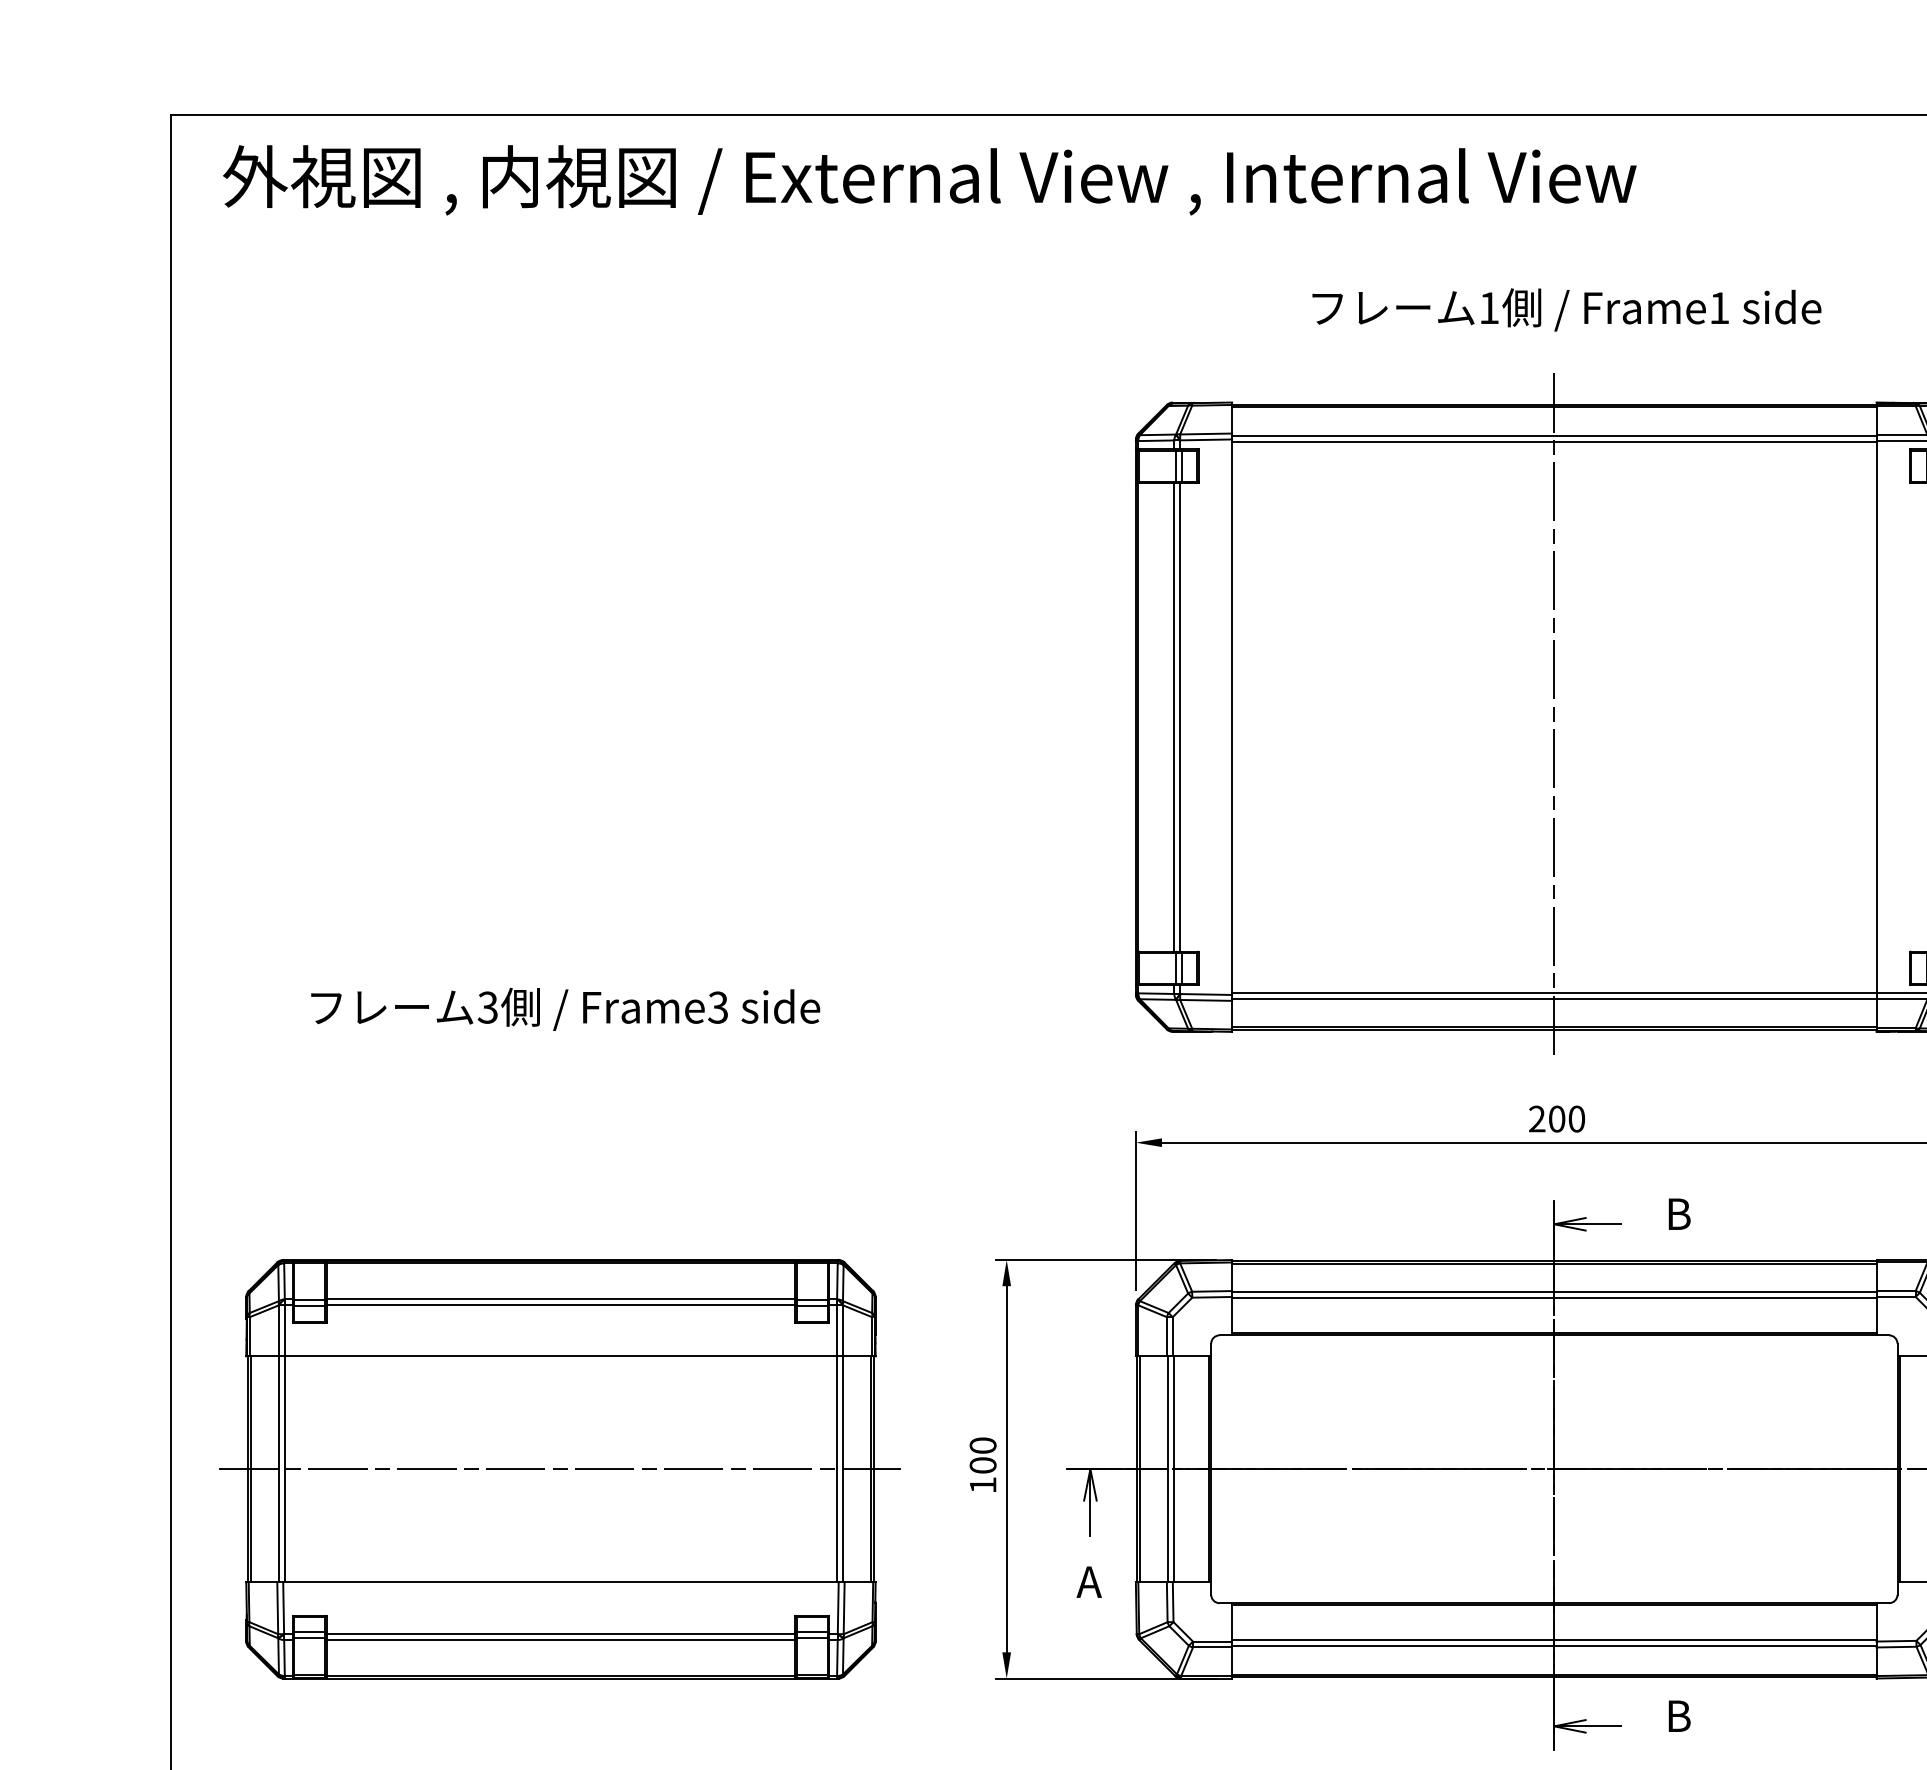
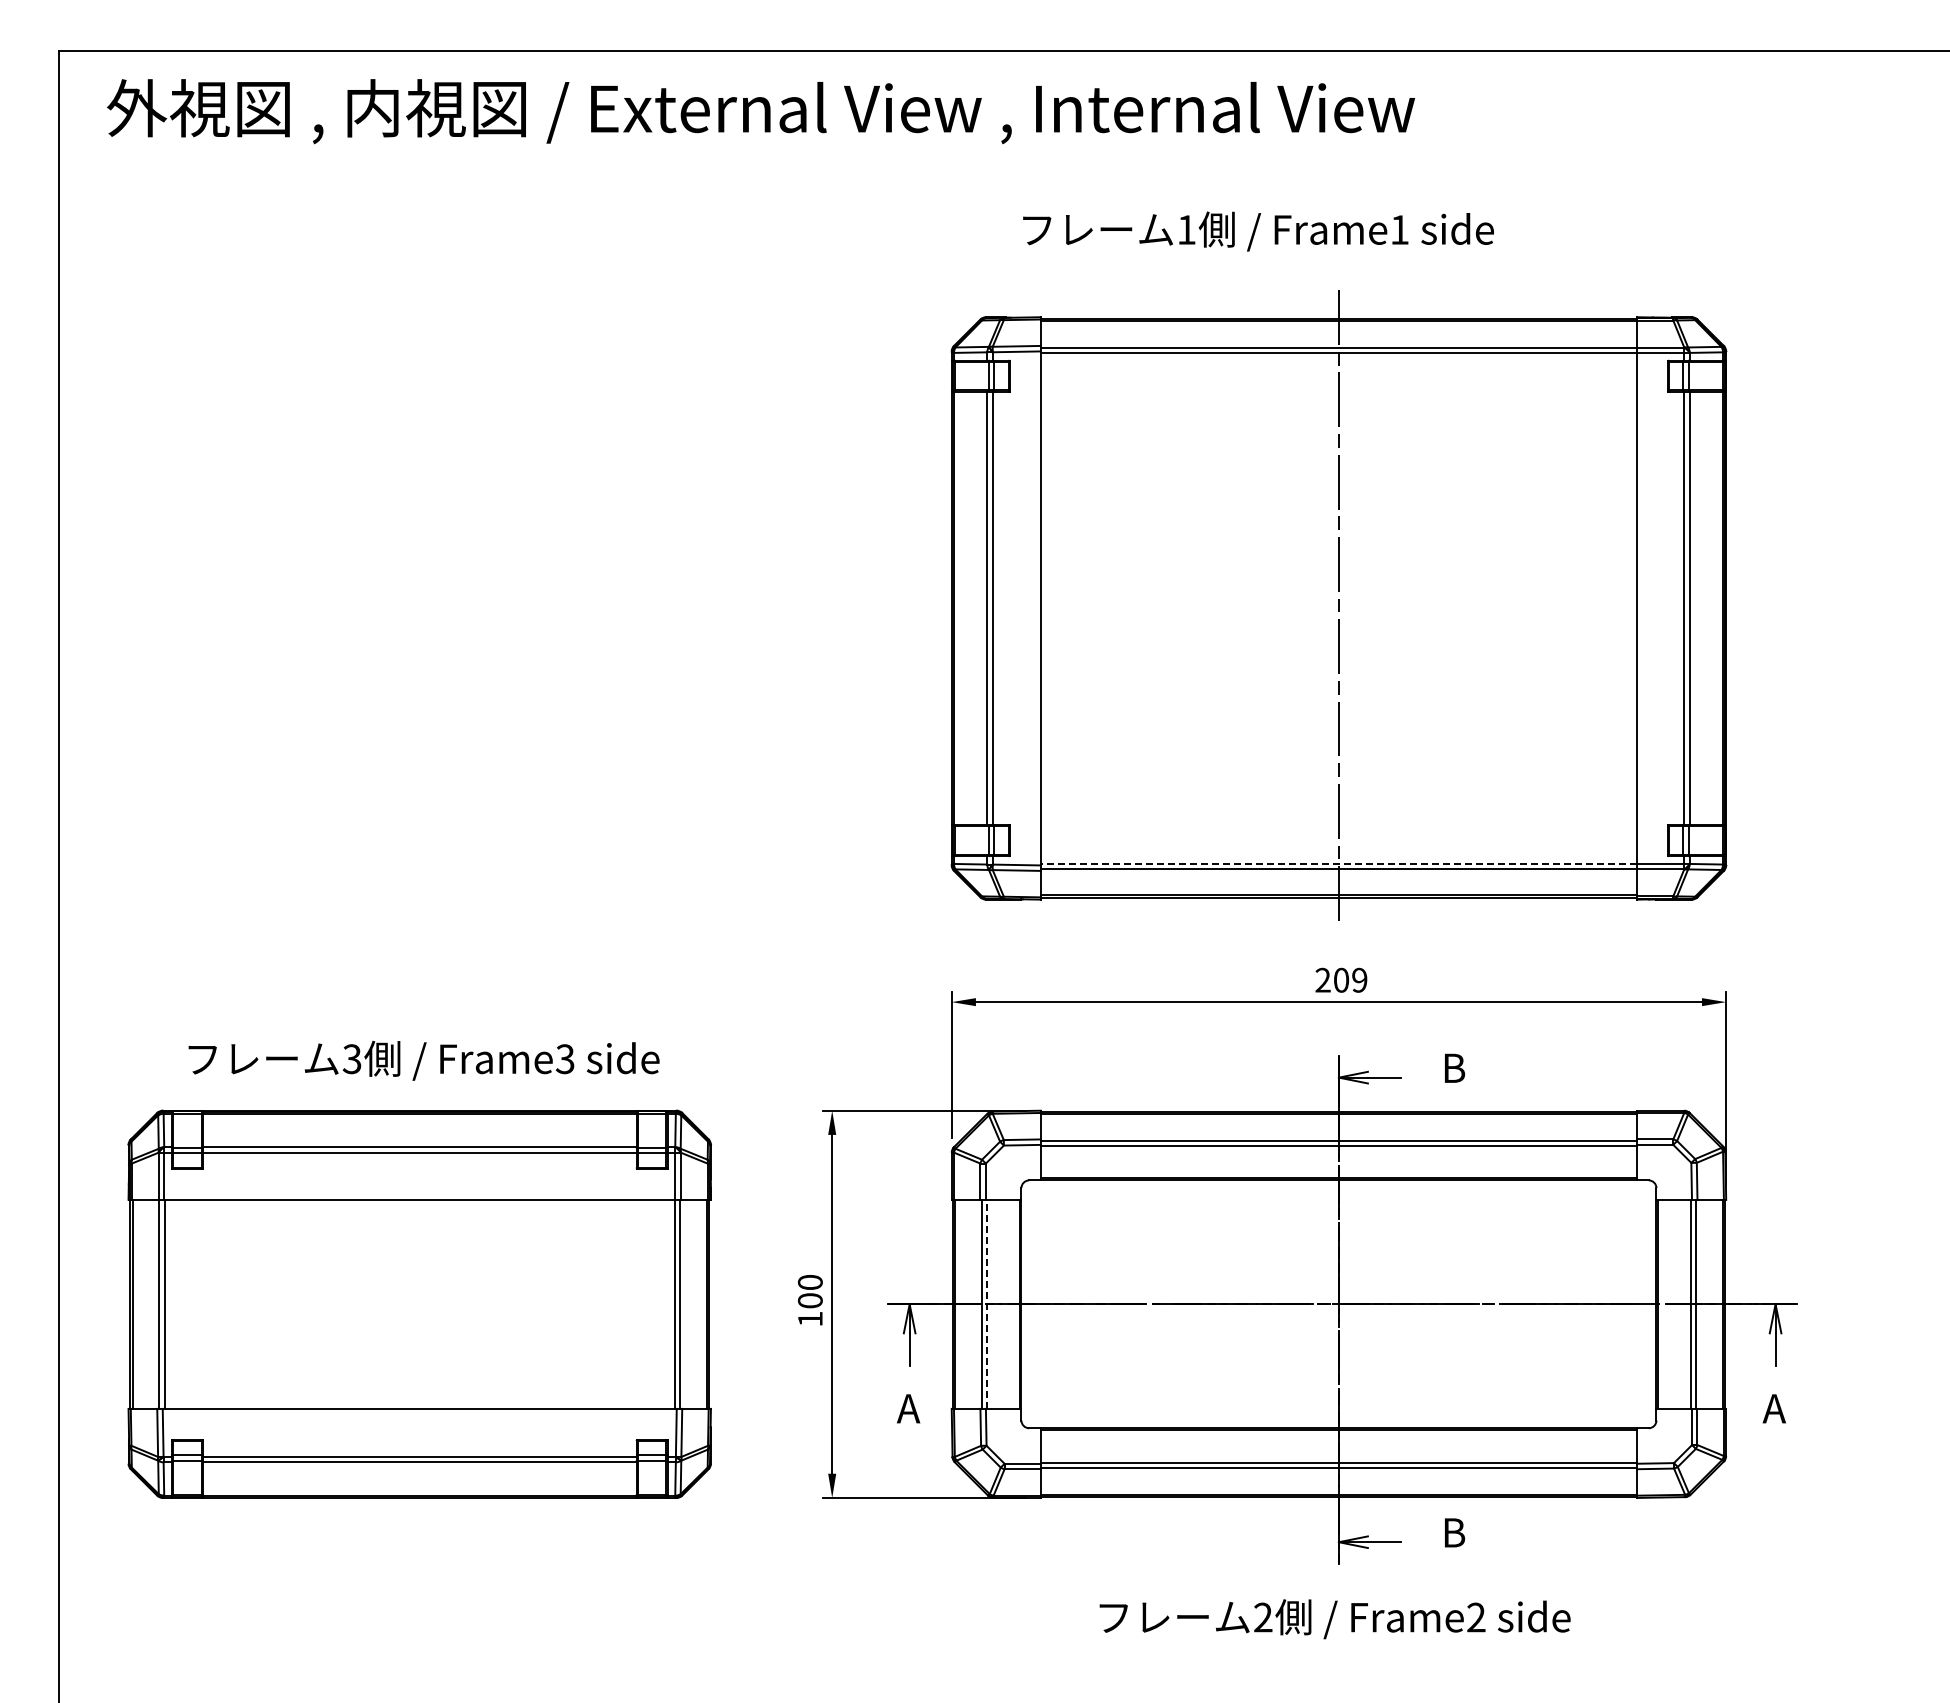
text: (1566, 309) -> (1258, 231), moved
line: (1553, 992) -> (1338, 863), solid -> dashed
text: (565, 1009) -> (423, 1060), moved
text: (1576, 1118) -> (1359, 979), 200 -> 209
line: (560, 1469) -> (419, 1304), removed
line: (1174, 1469) -> (987, 1304), solid -> dashed

